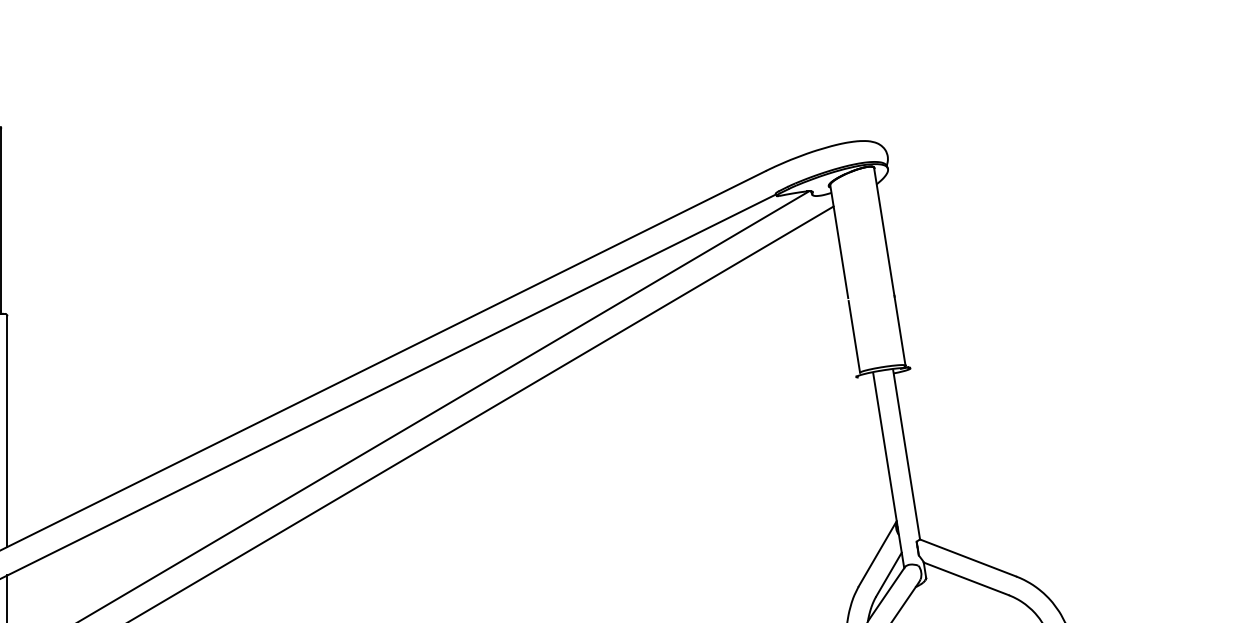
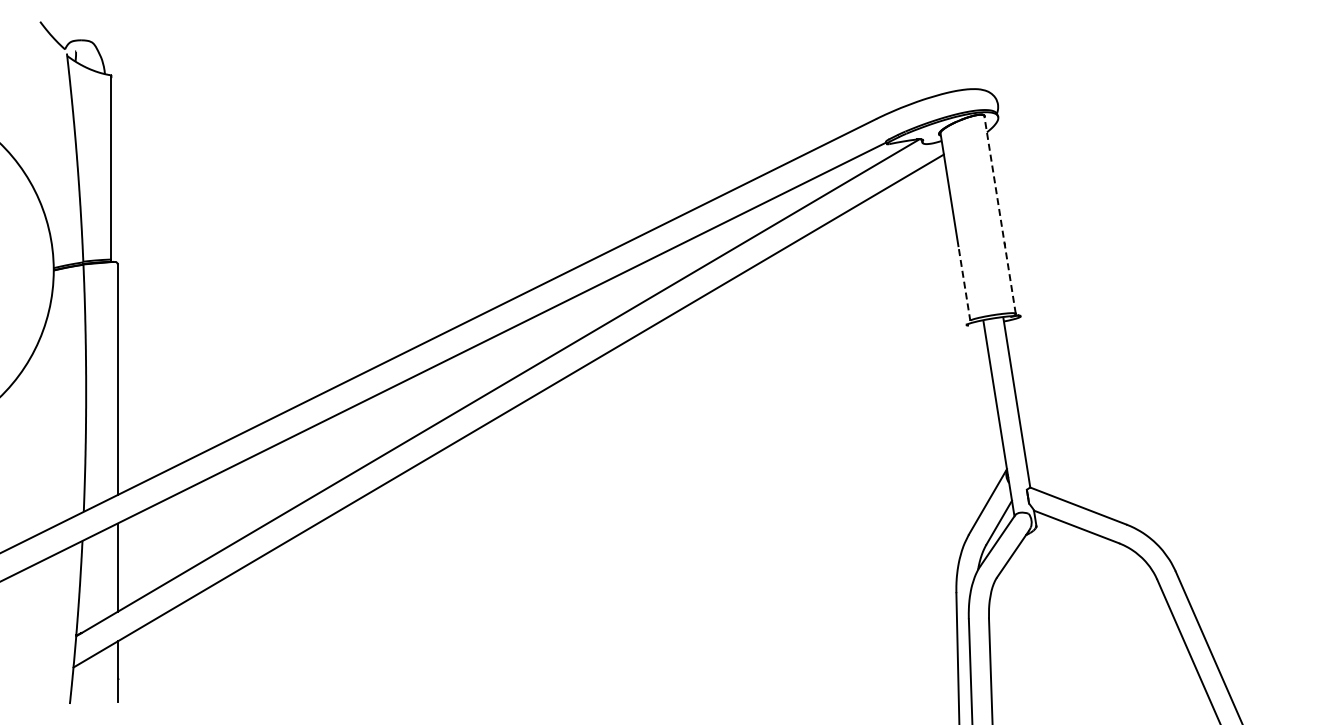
line: (889, 266) -> (999, 214), solid -> dashed
line: (854, 337) -> (964, 285), solid -> dashed

